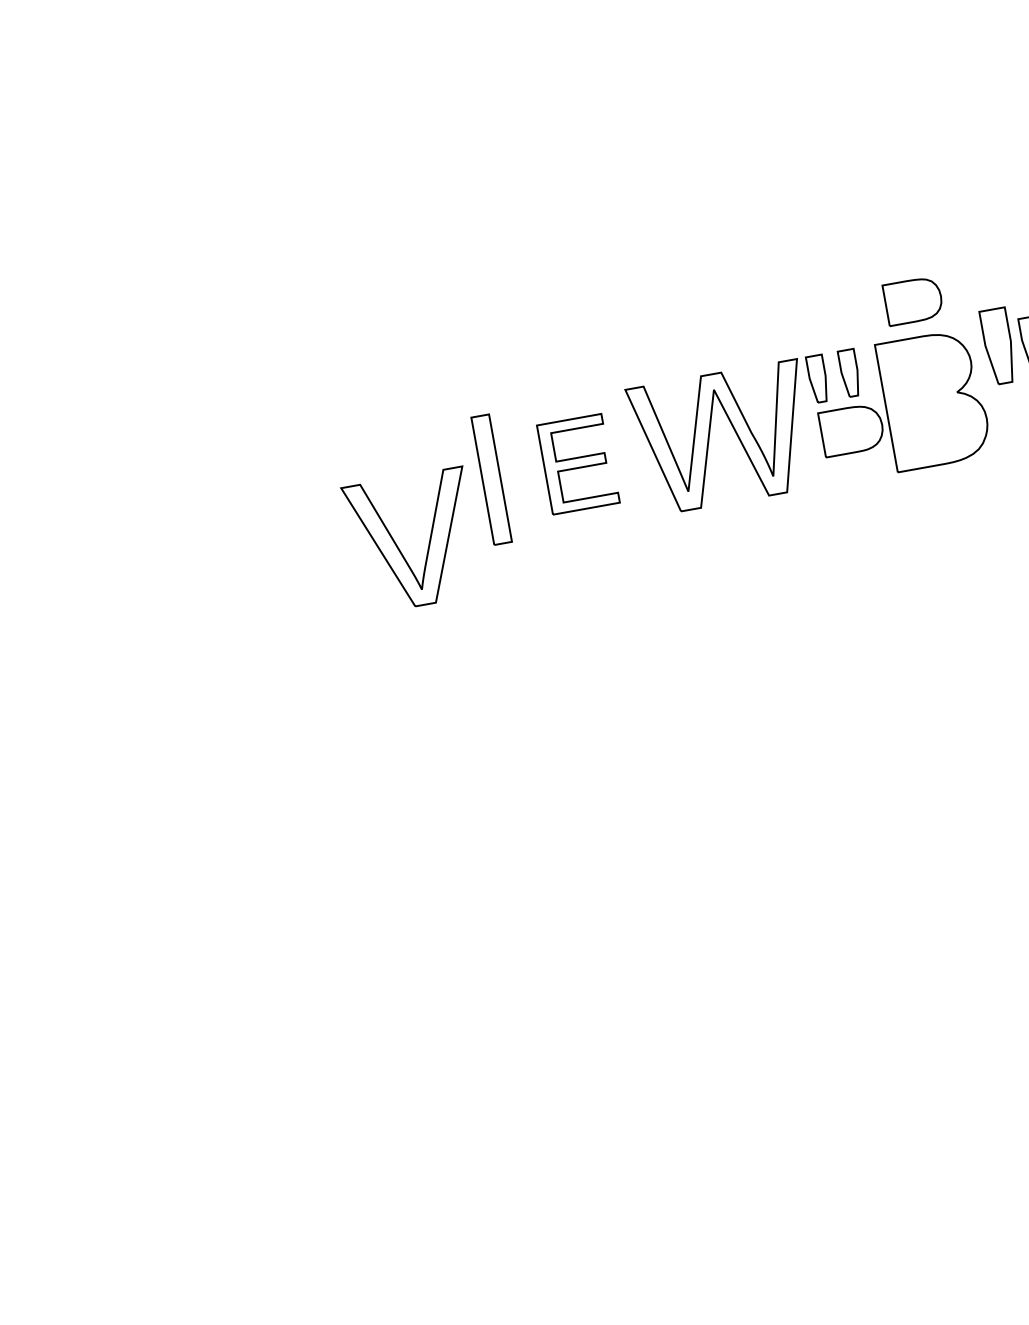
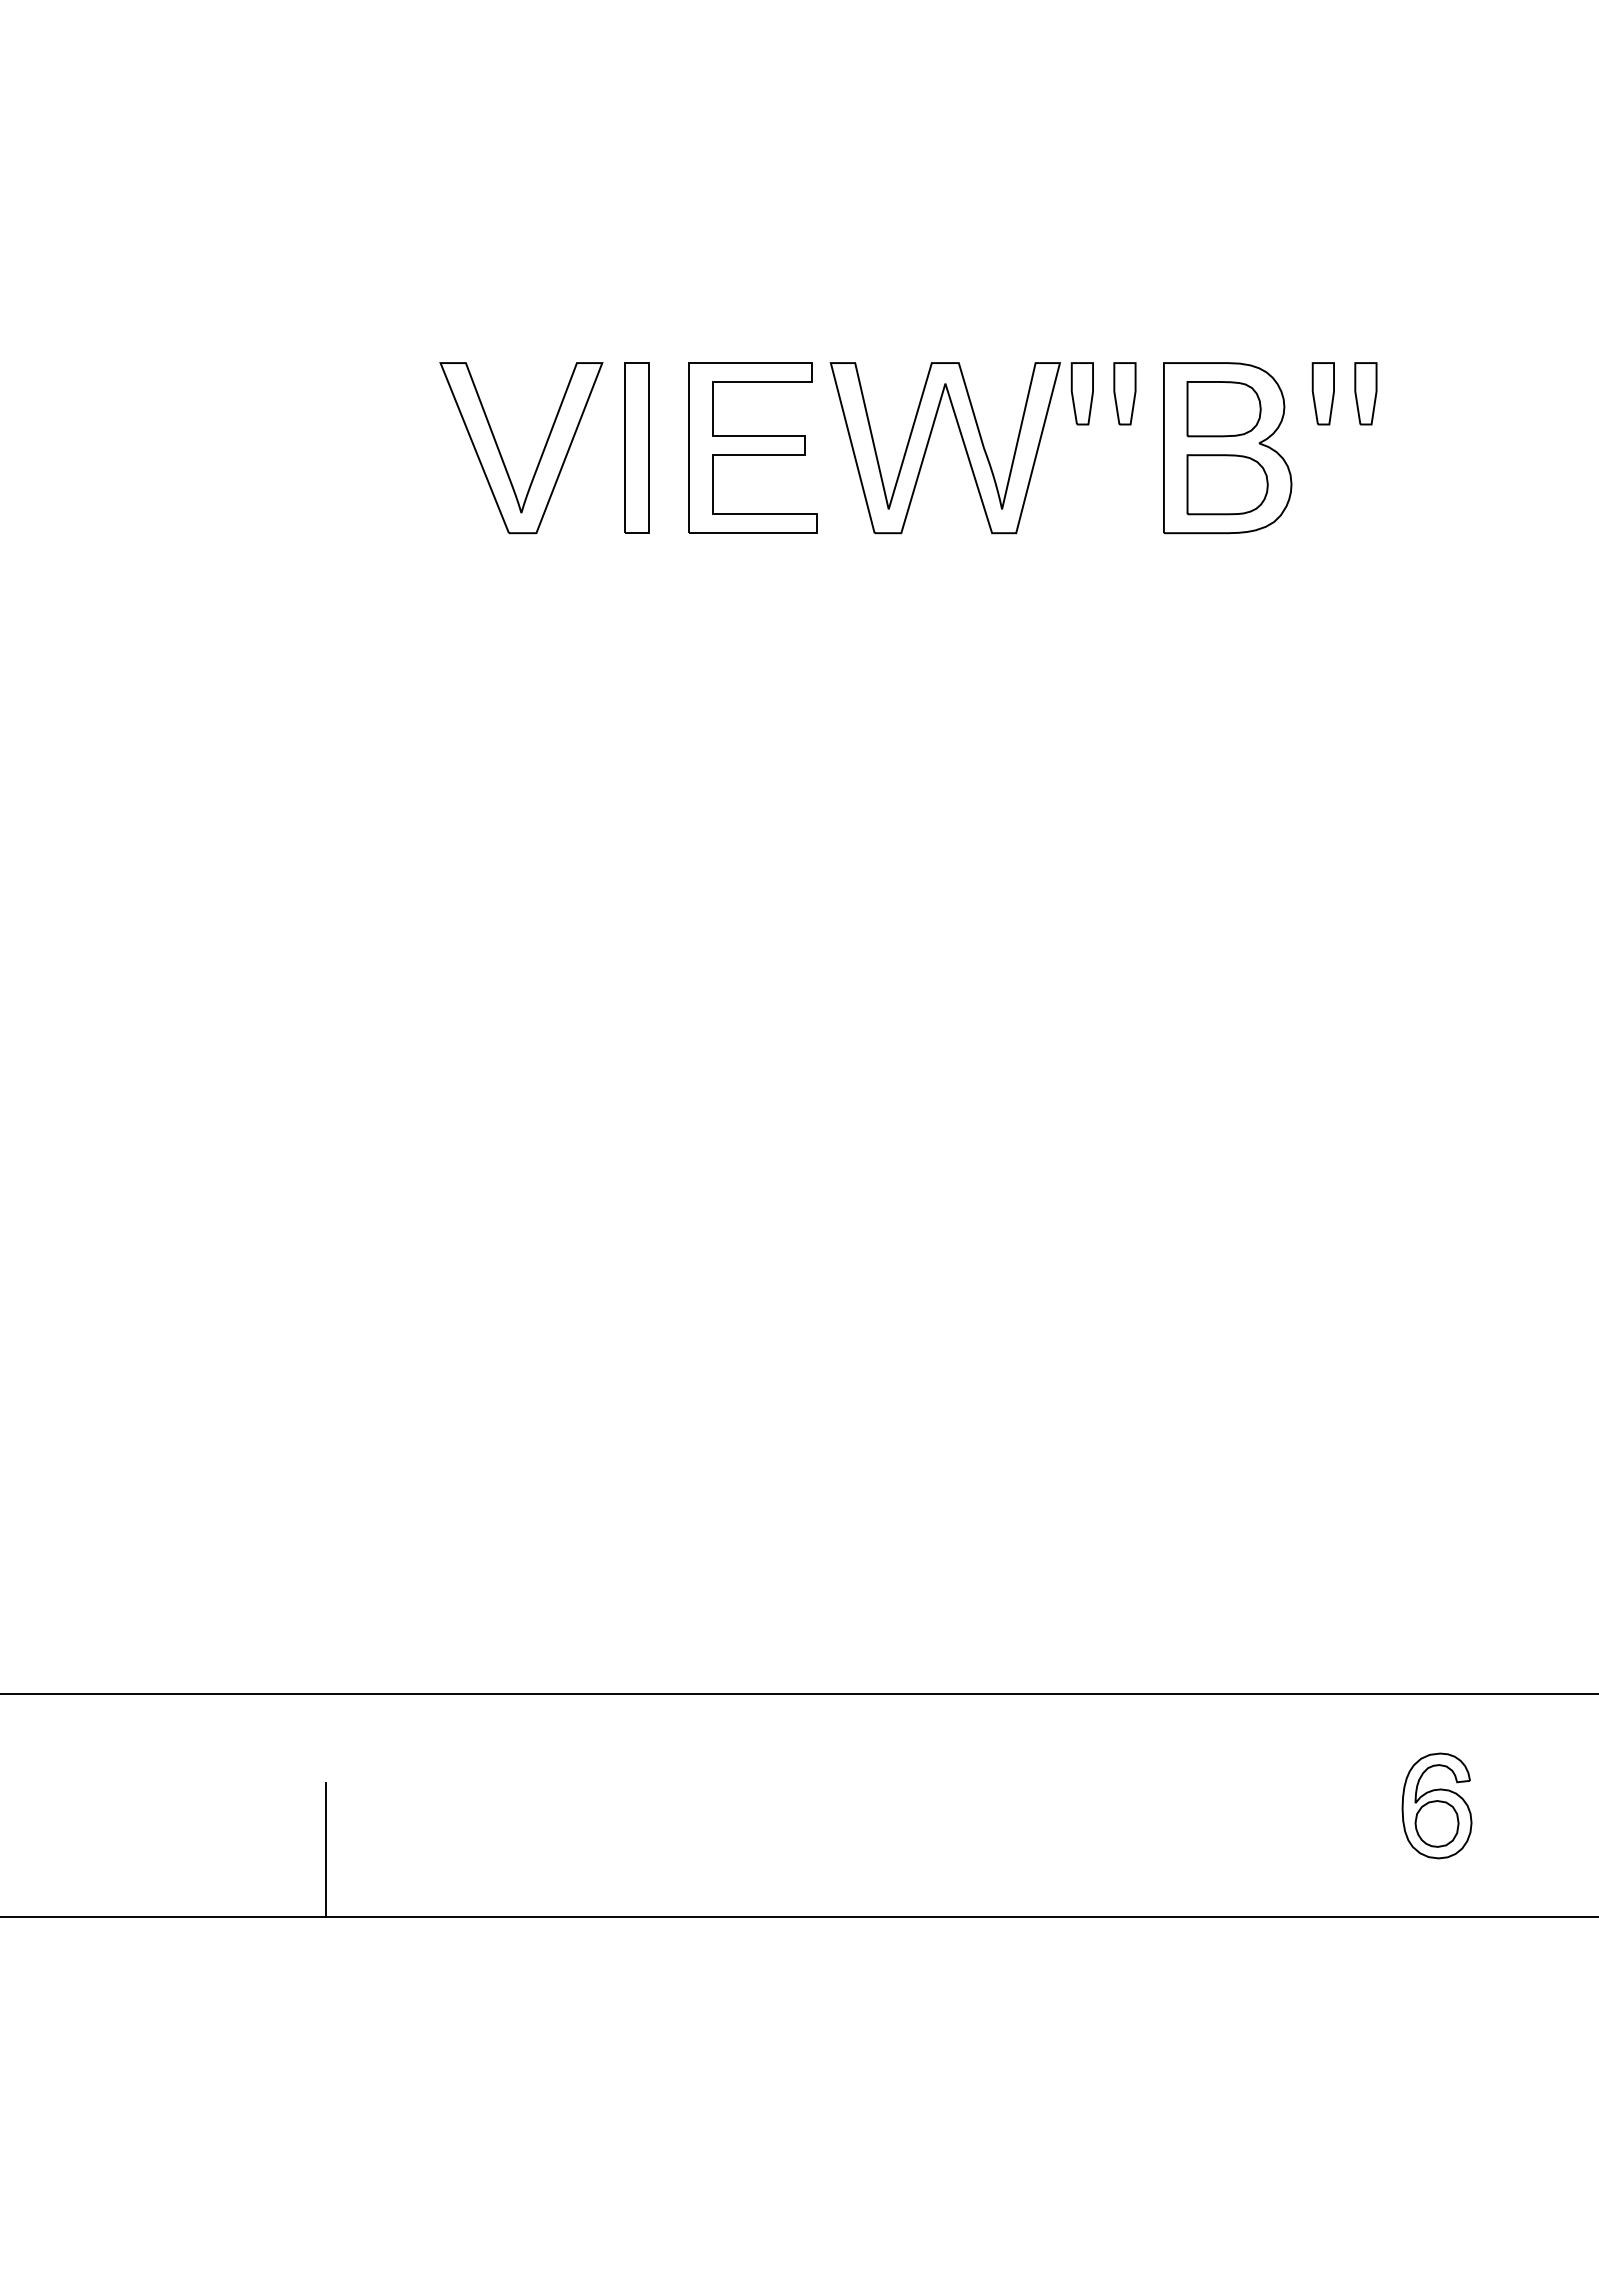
part: (913, 301) -> (1223, 409), moved
part: (997, 346) -> (1322, 393), size x0.62
part: (851, 429) -> (1227, 484), moved
part: (578, 463) -> (752, 447), size x1.43
part: (428, 546) -> (539, 458), moved

